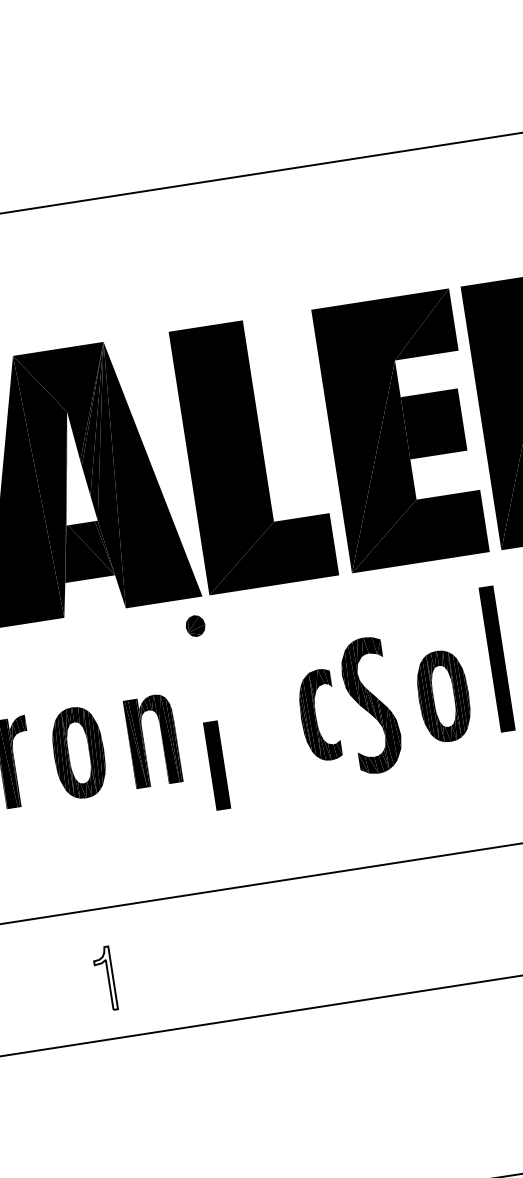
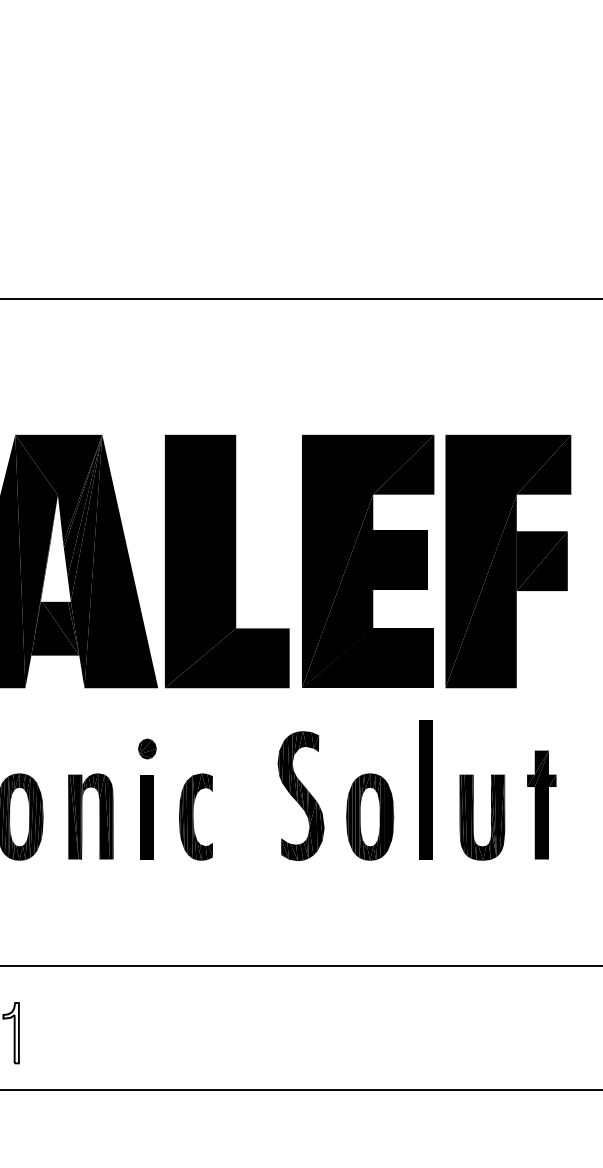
part: (195, 625) -> (147, 748), moved
part: (370, 704) -> (300, 795), moved
part: (318, 715) -> (195, 816), moved
part: (216, 766) -> (146, 817), moved

